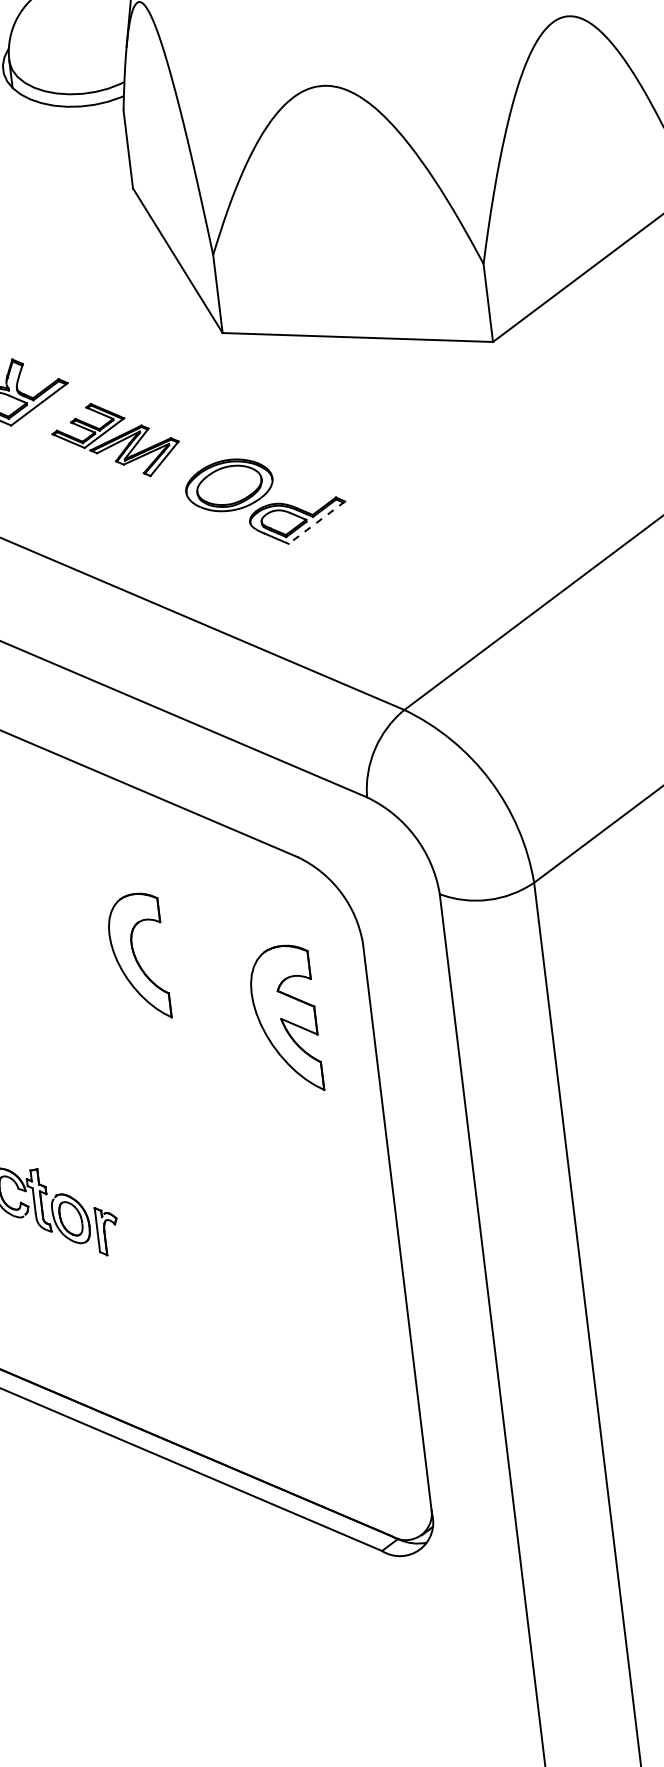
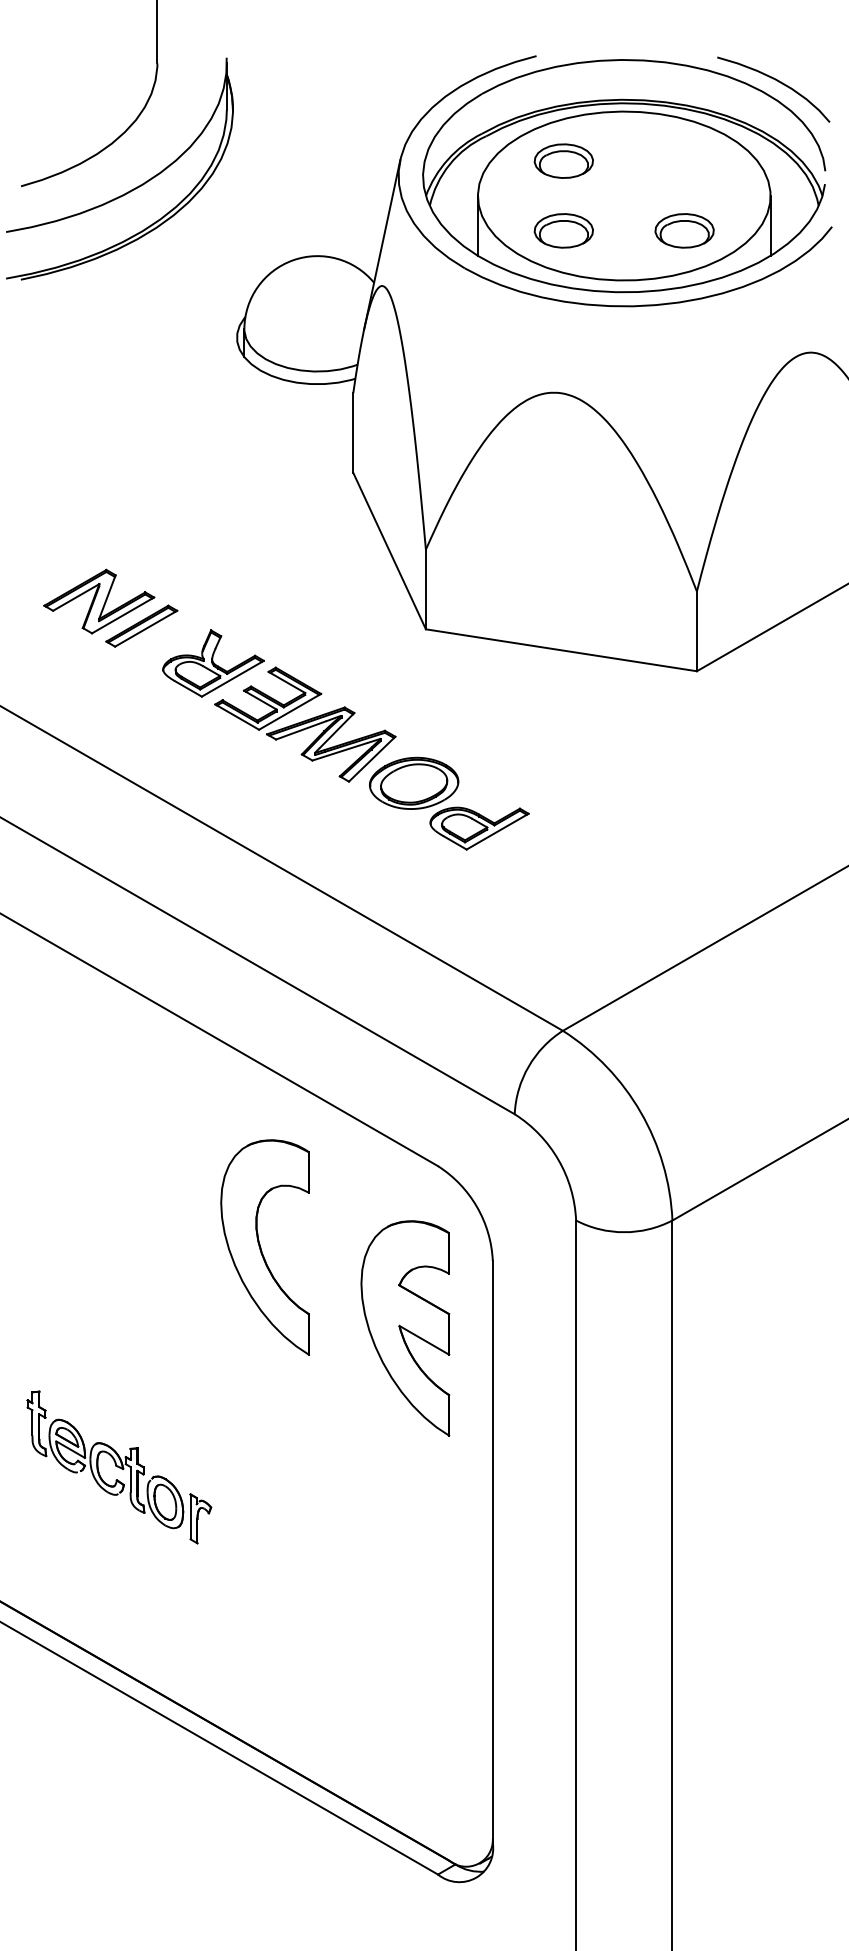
part: (116, 440) -> (305, 724), size x1.43
line: (316, 522) -> (497, 831), dashed -> solid
part: (137, 957) -> (264, 1247), size x1.67
part: (285, 1020) -> (405, 1328), size x1.43

